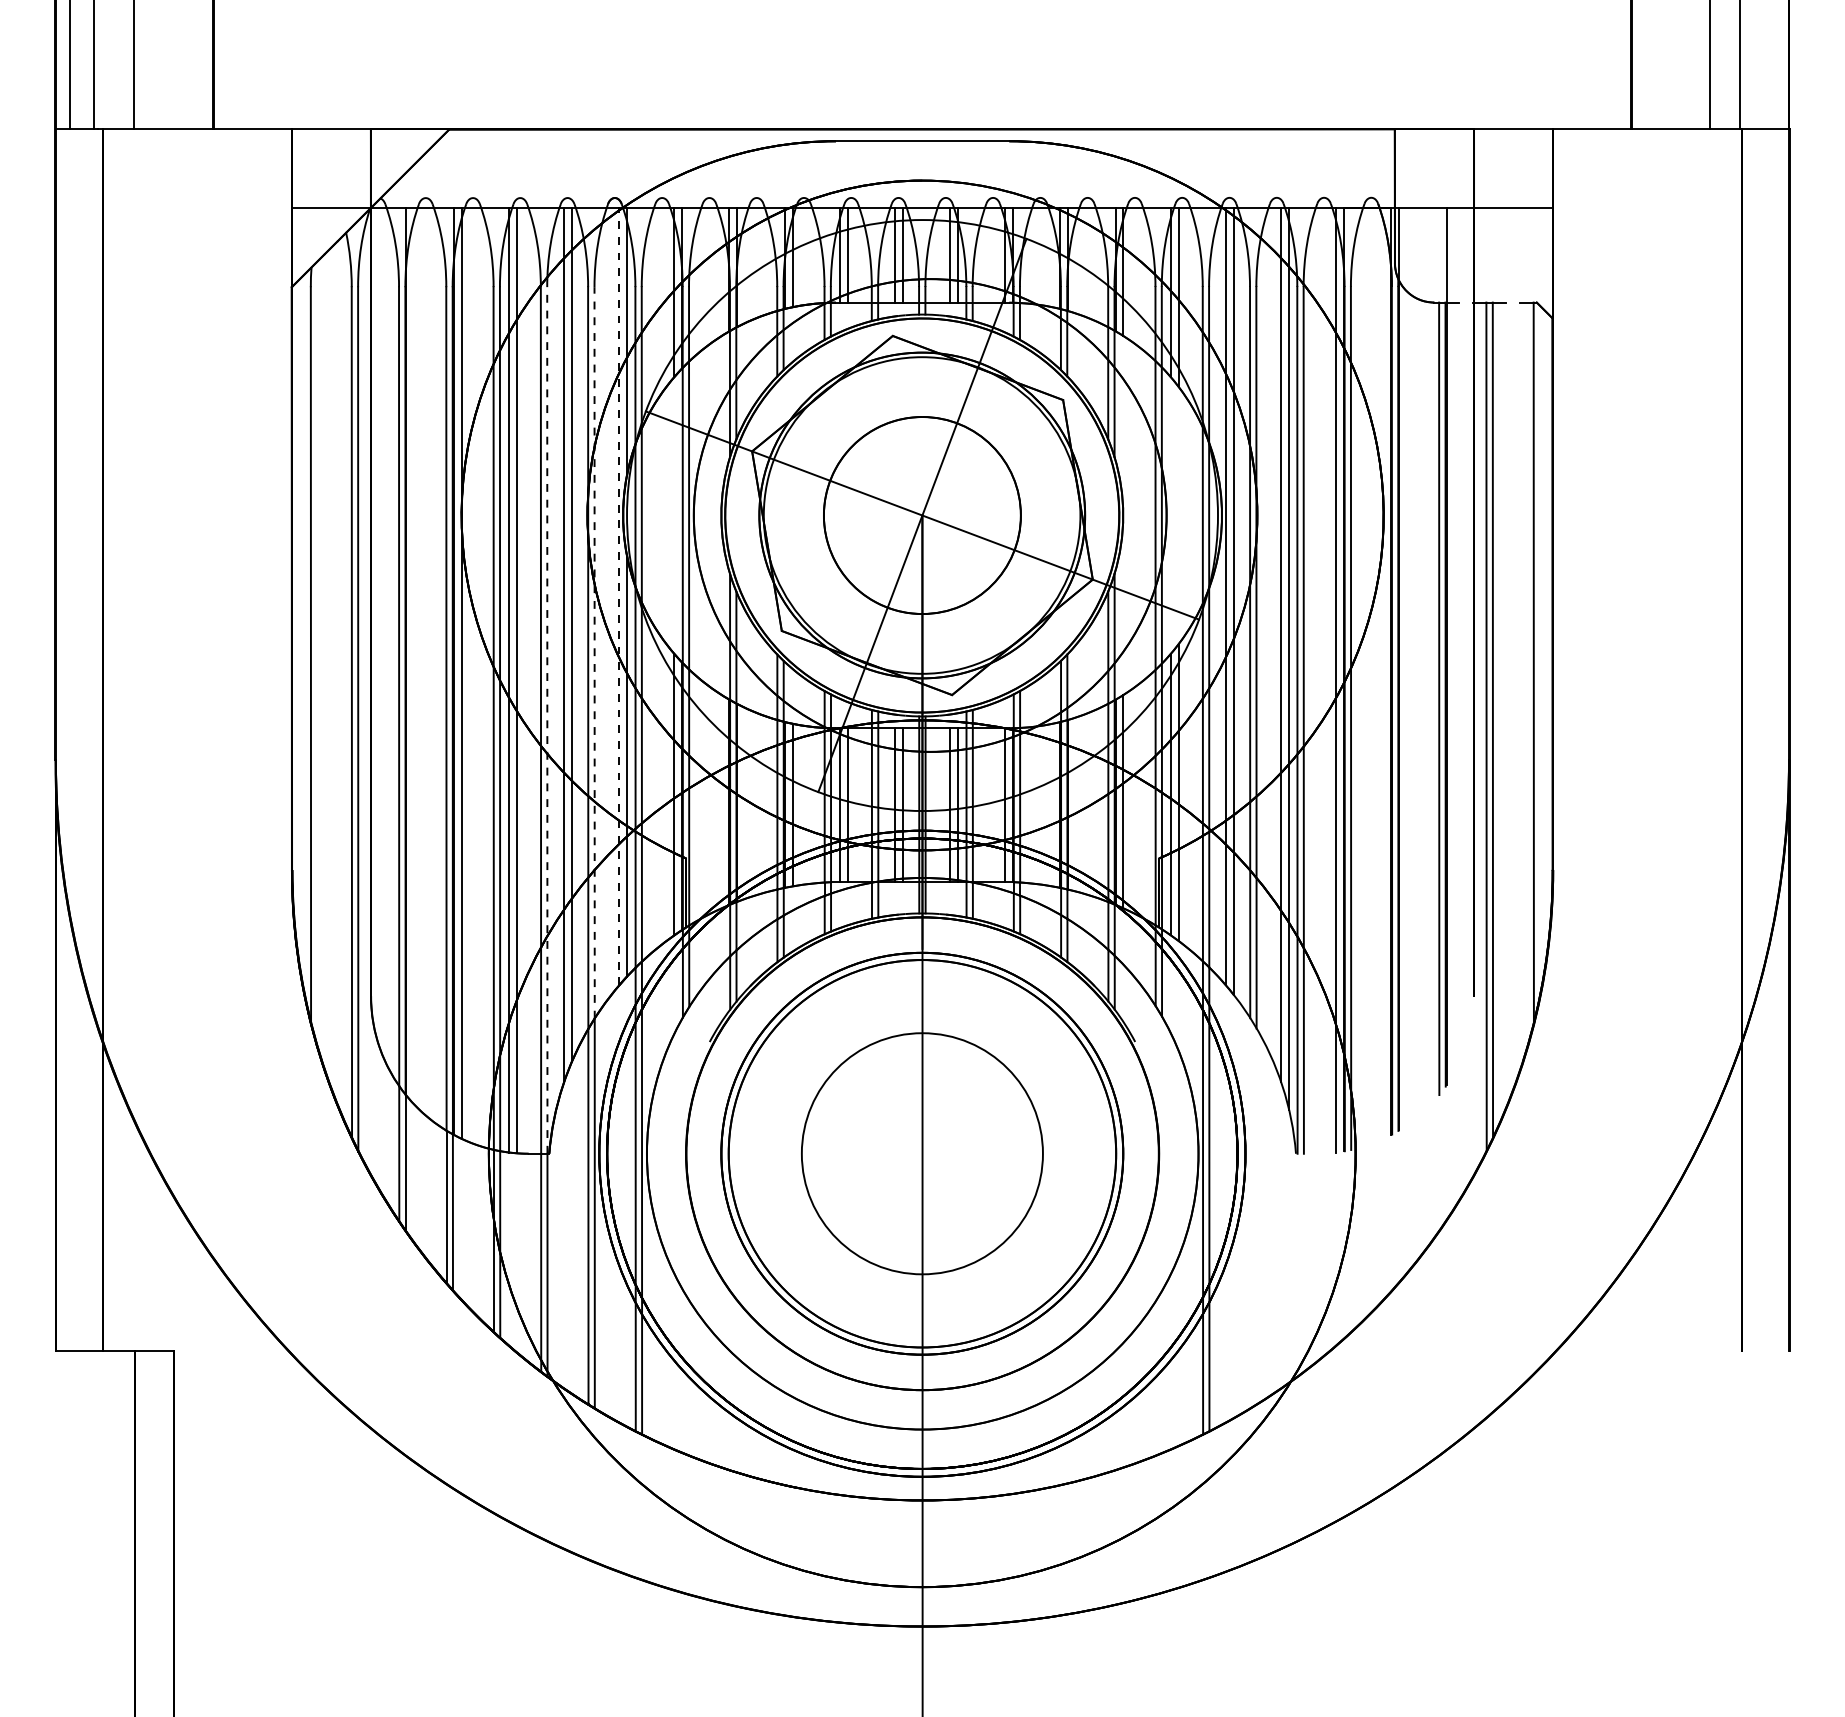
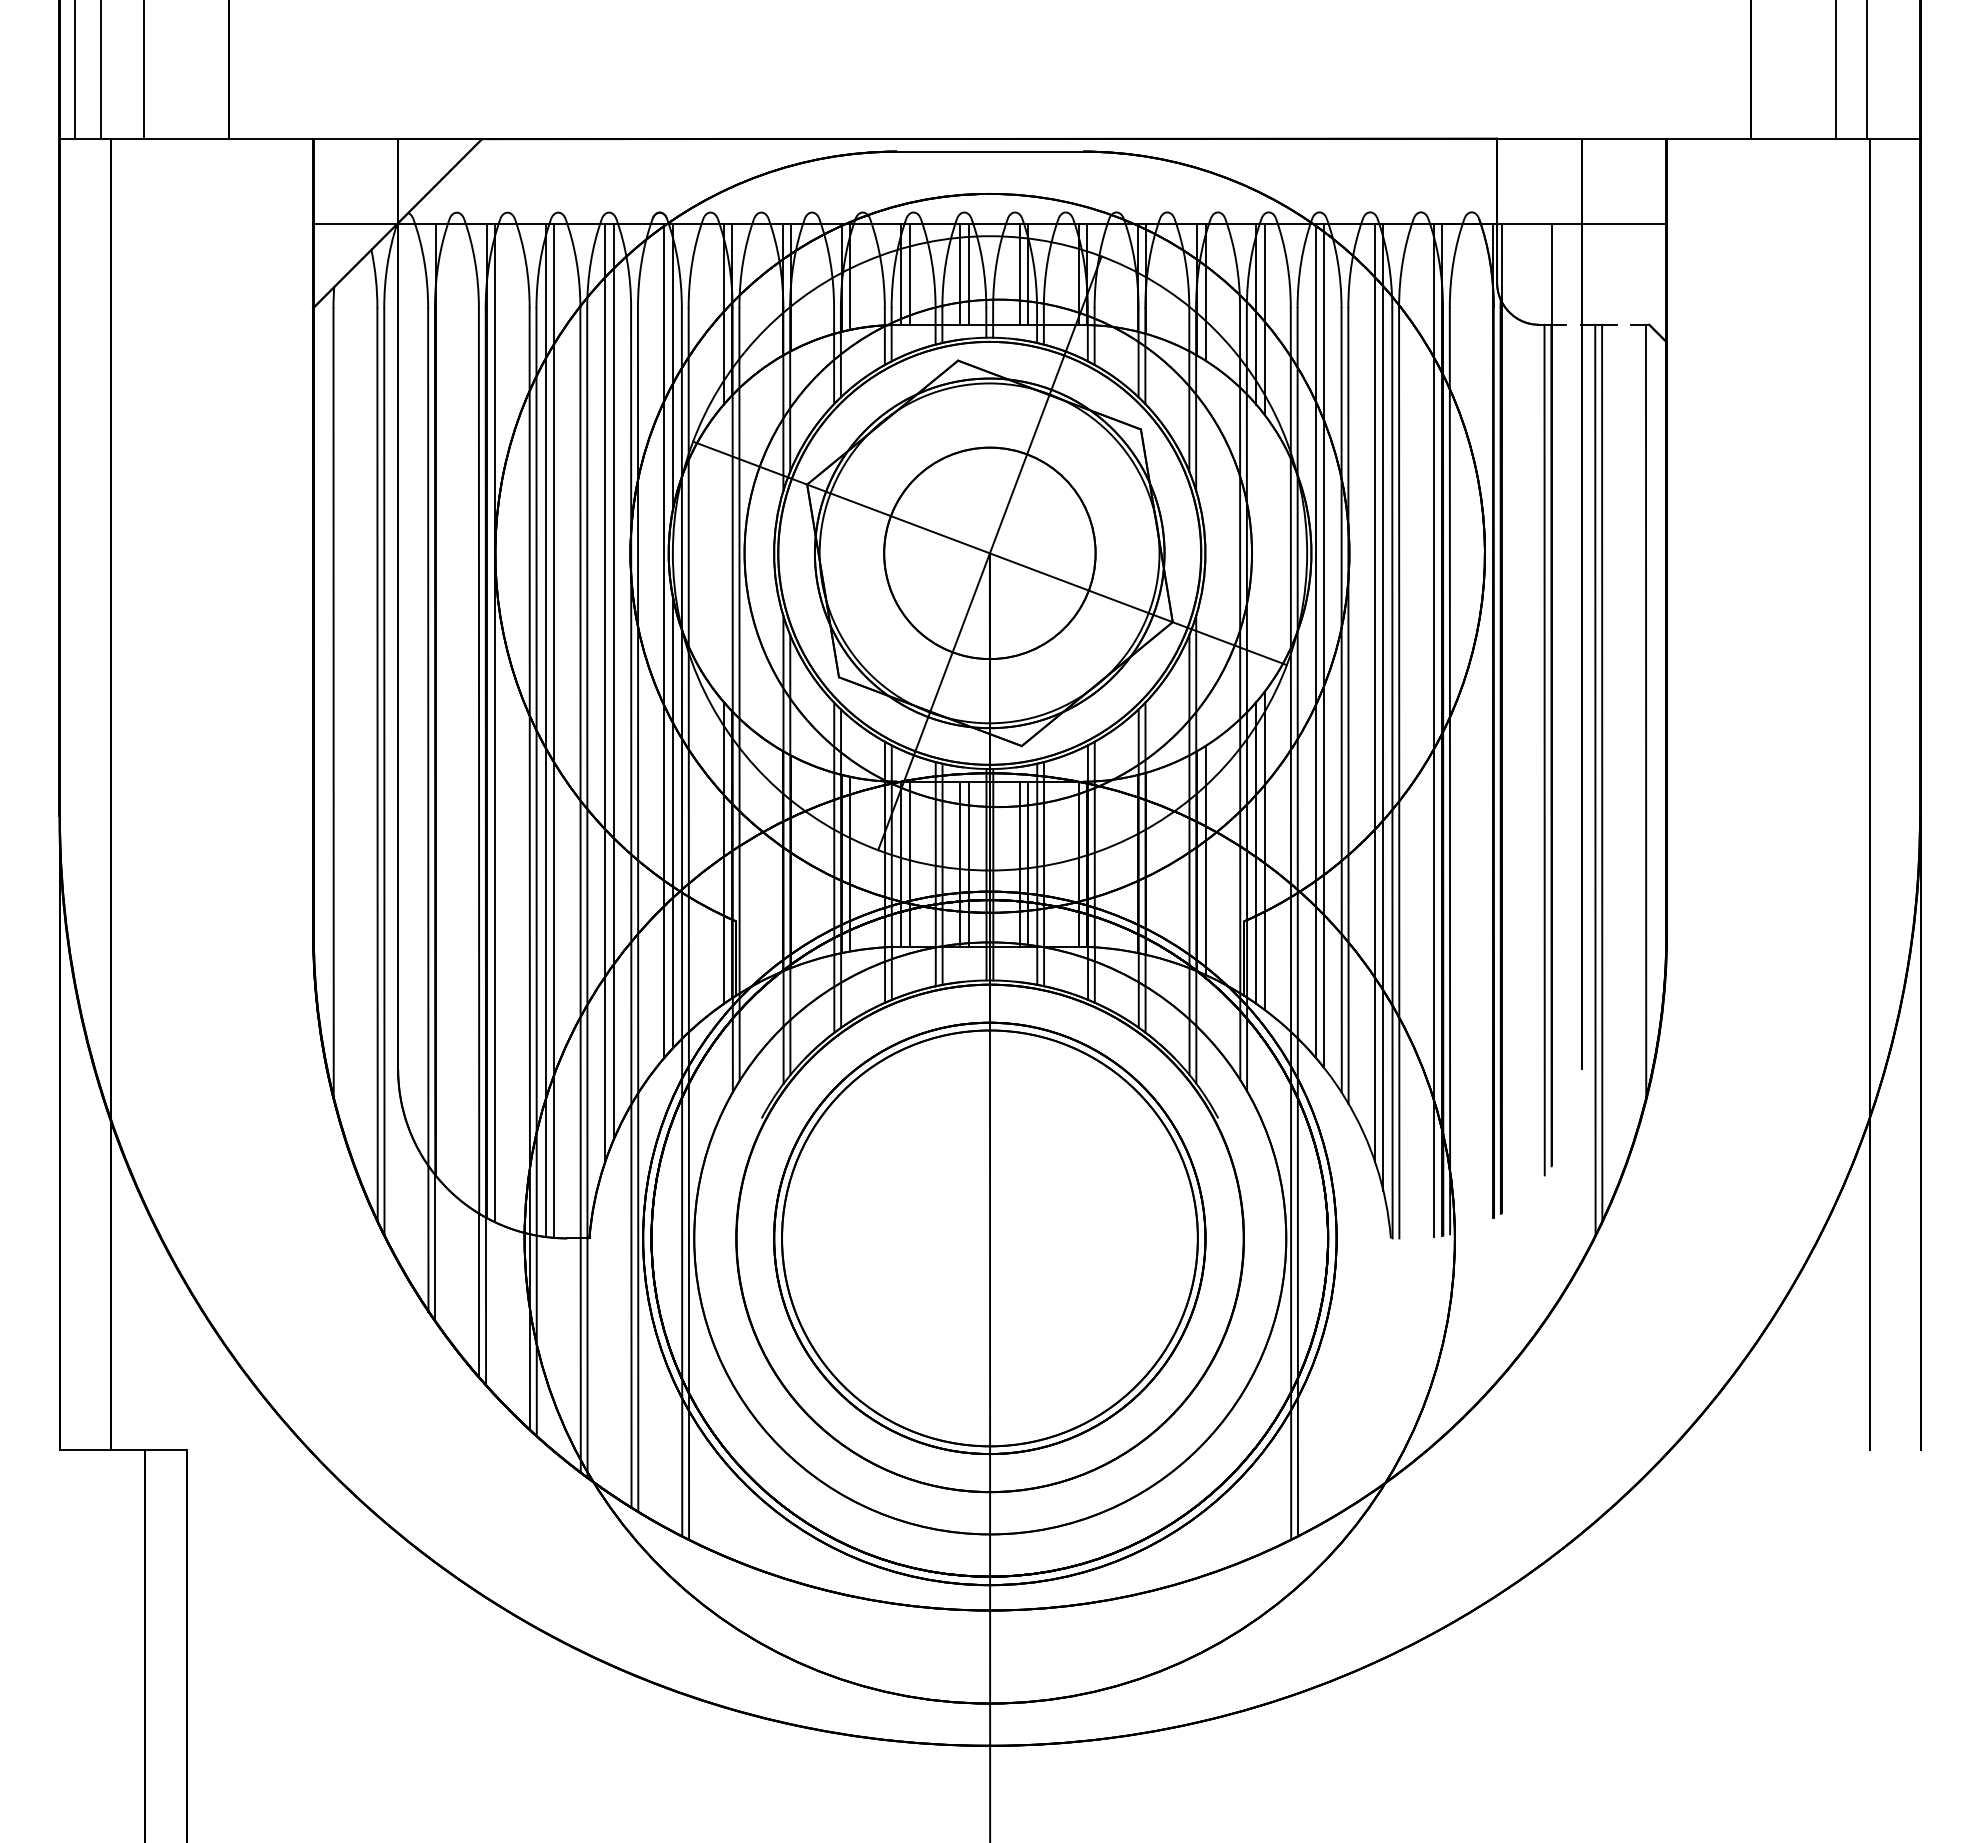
line: (619, 596) -> (664, 640), dashed -> solid
line: (595, 652) -> (638, 700), dashed -> solid
line: (547, 719) -> (587, 772), dashed -> solid
circle: (922, 1153) -> (989, 1238), size x1.67

